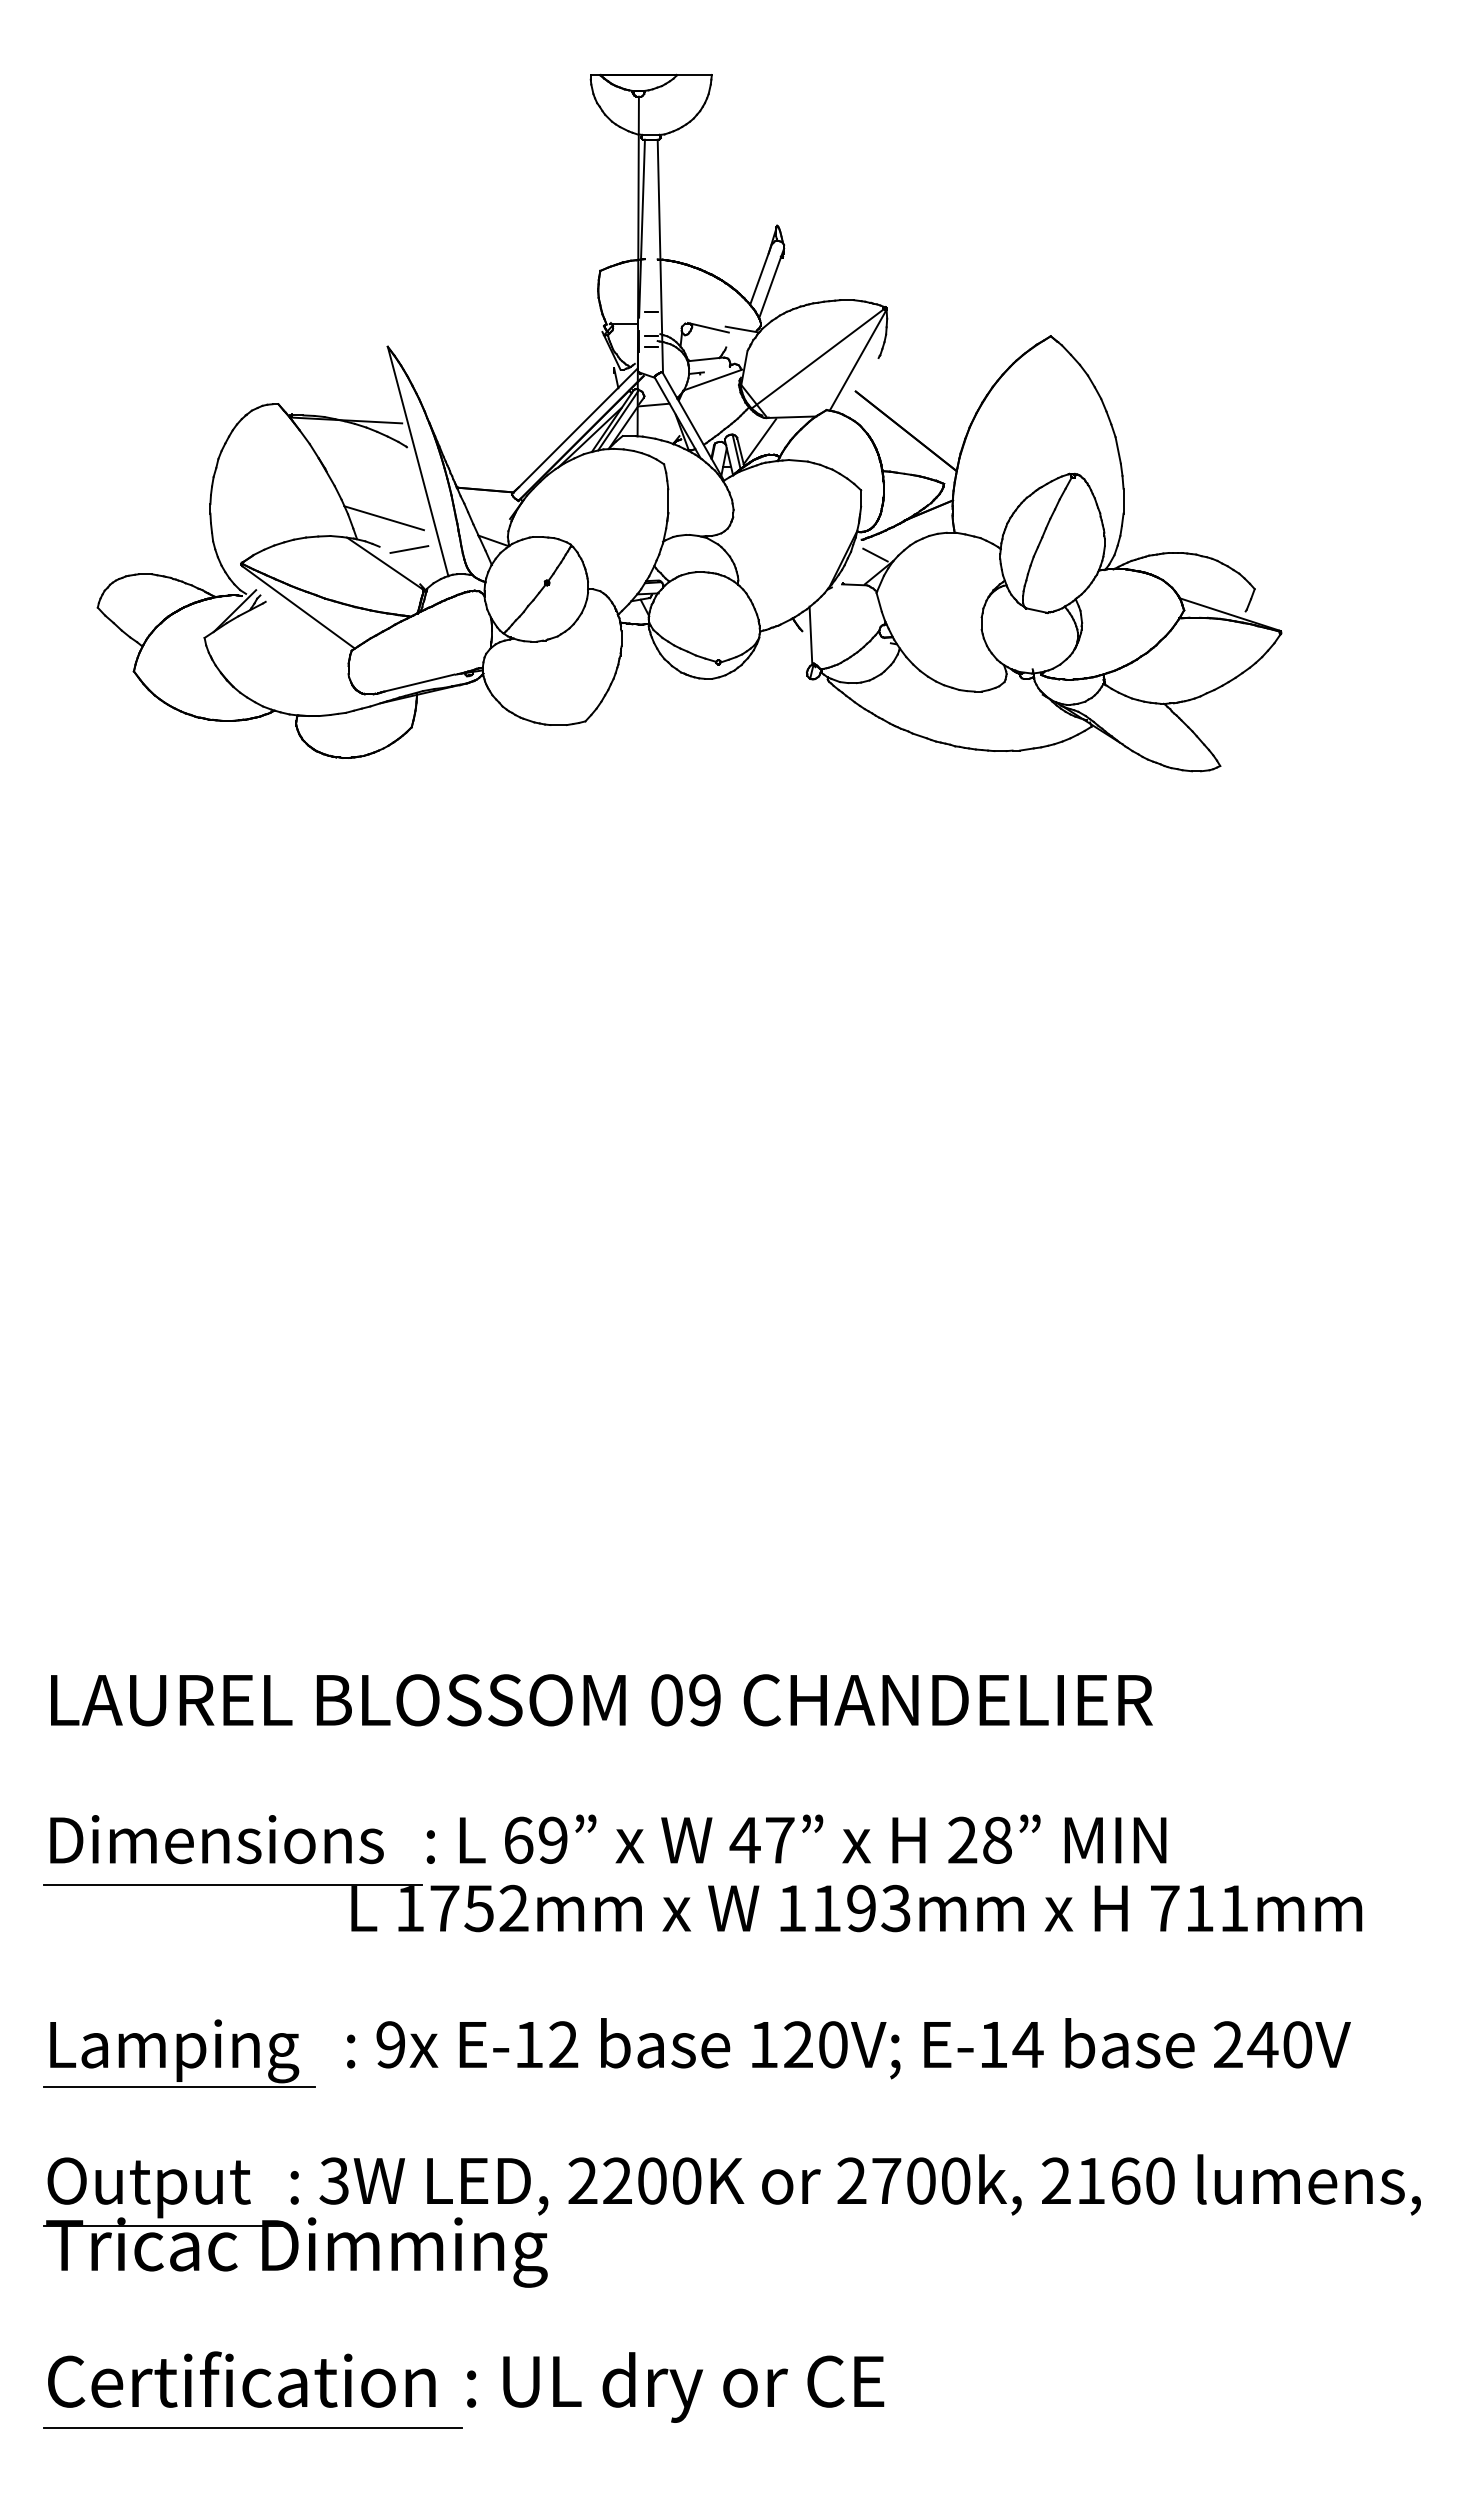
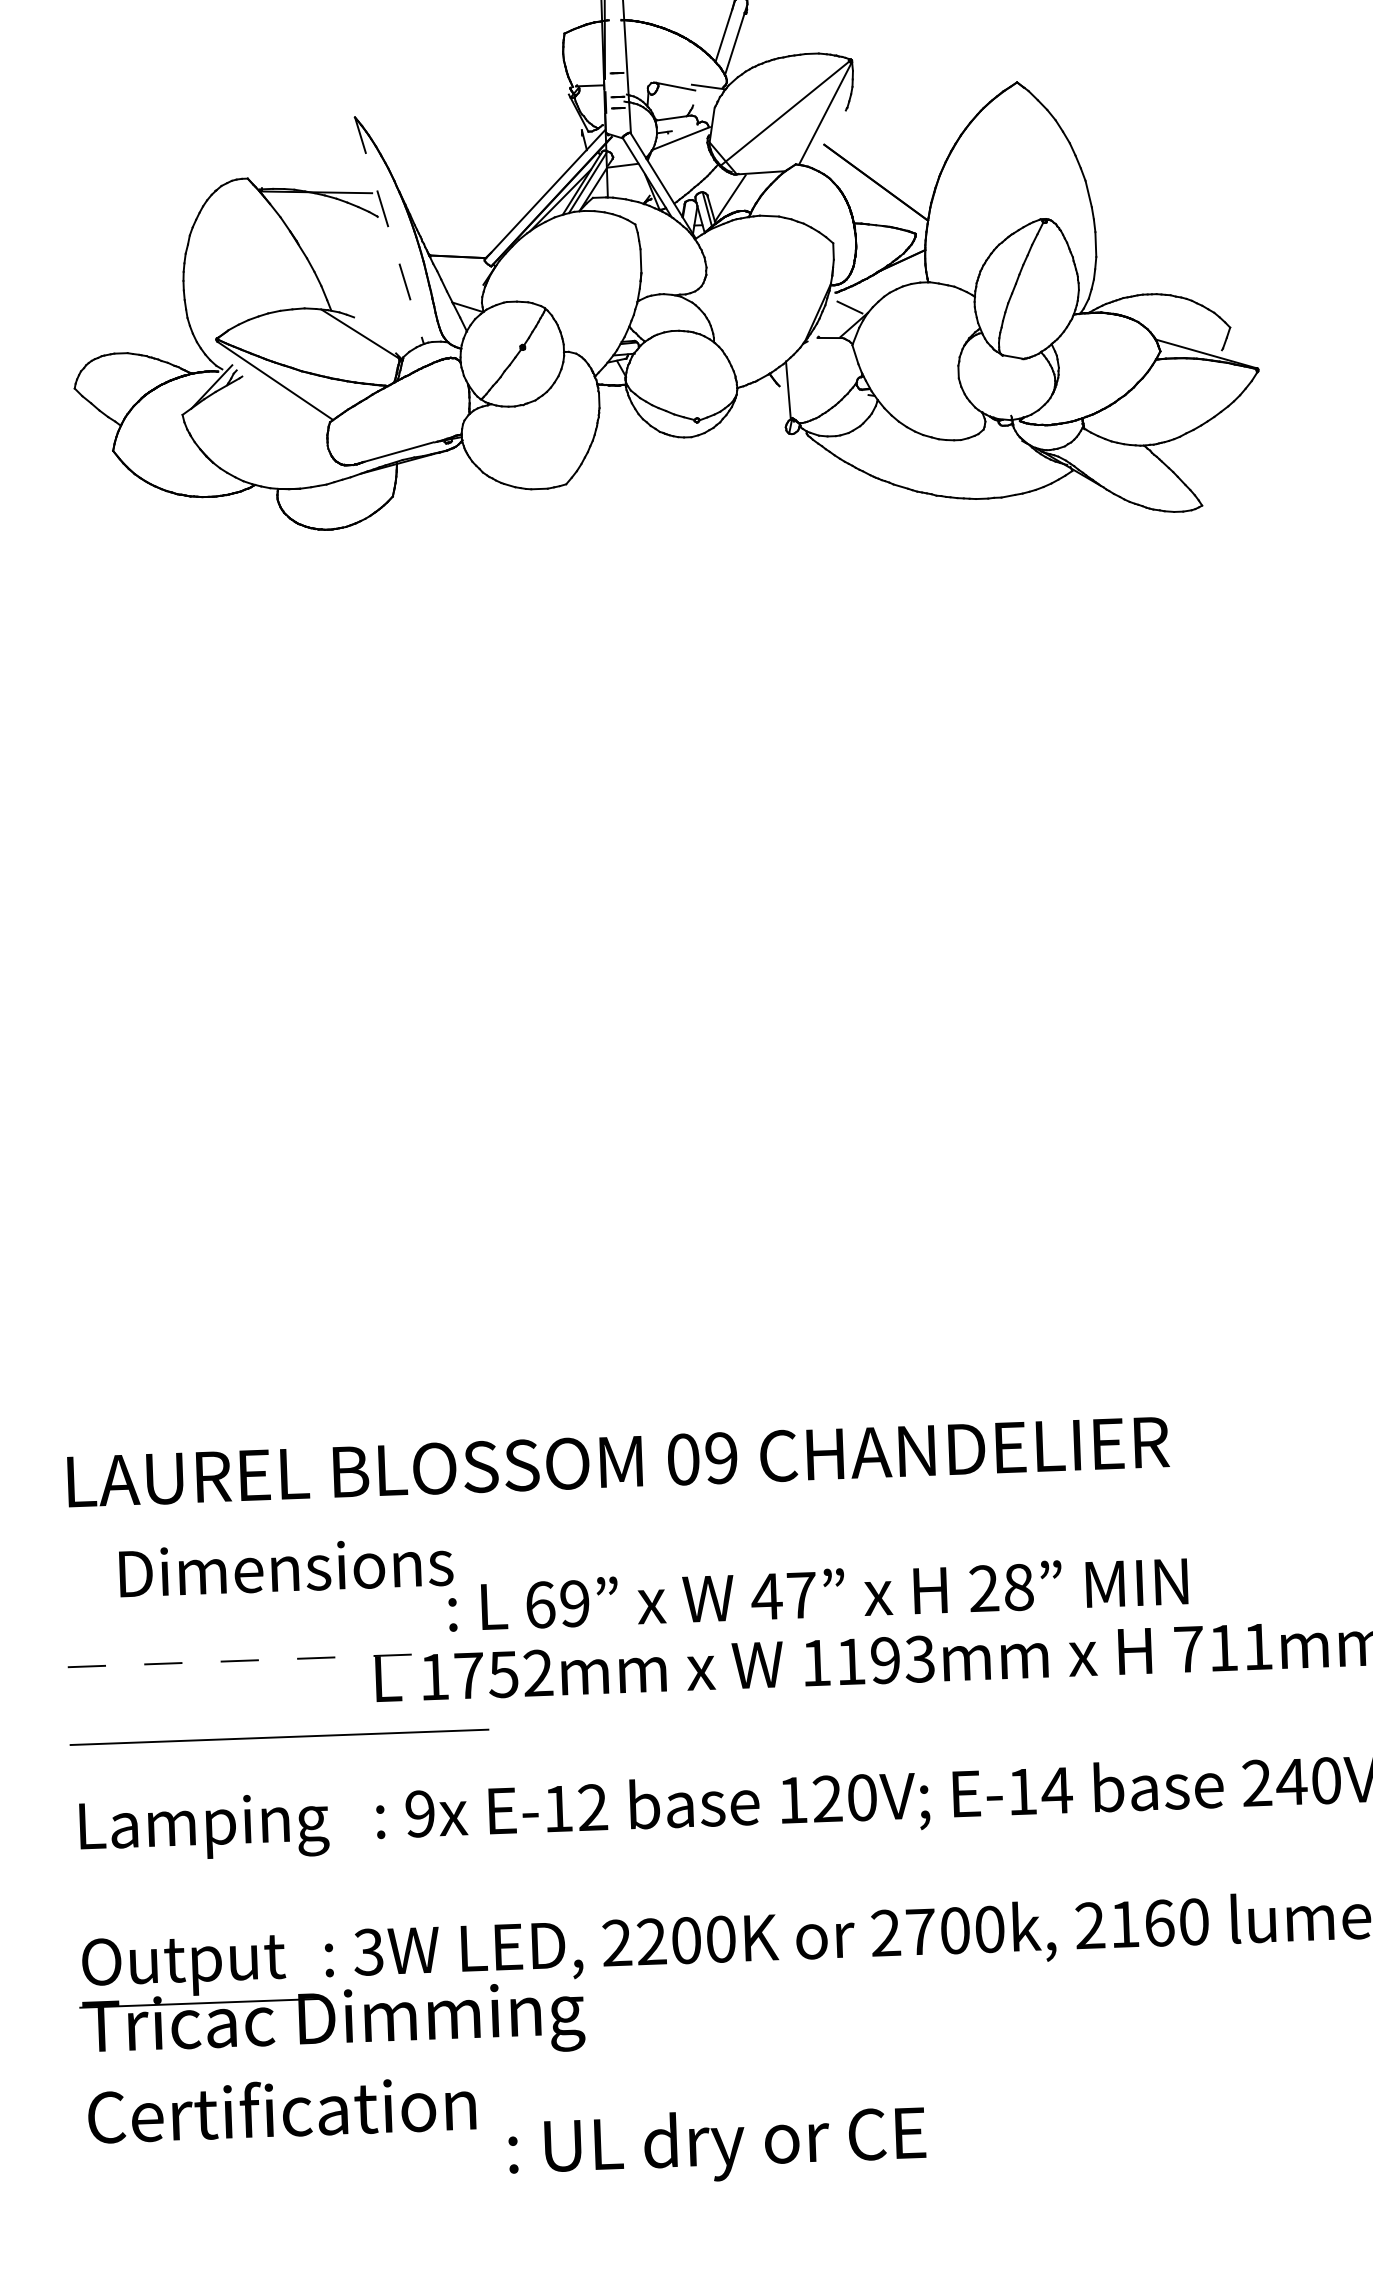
line: (418, 461) -> (389, 230), solid -> dashed
line: (384, 518) -> (357, 288), removed
line: (409, 549) -> (384, 318), removed
text: (216, 1839) -> (285, 1567), moved
line: (233, 1885) -> (257, 1660), solid -> dashed
line: (179, 2086) -> (210, 1863), removed
text: (241, 2379) -> (281, 2108), moved
line: (252, 2427) -> (278, 1736), moved

